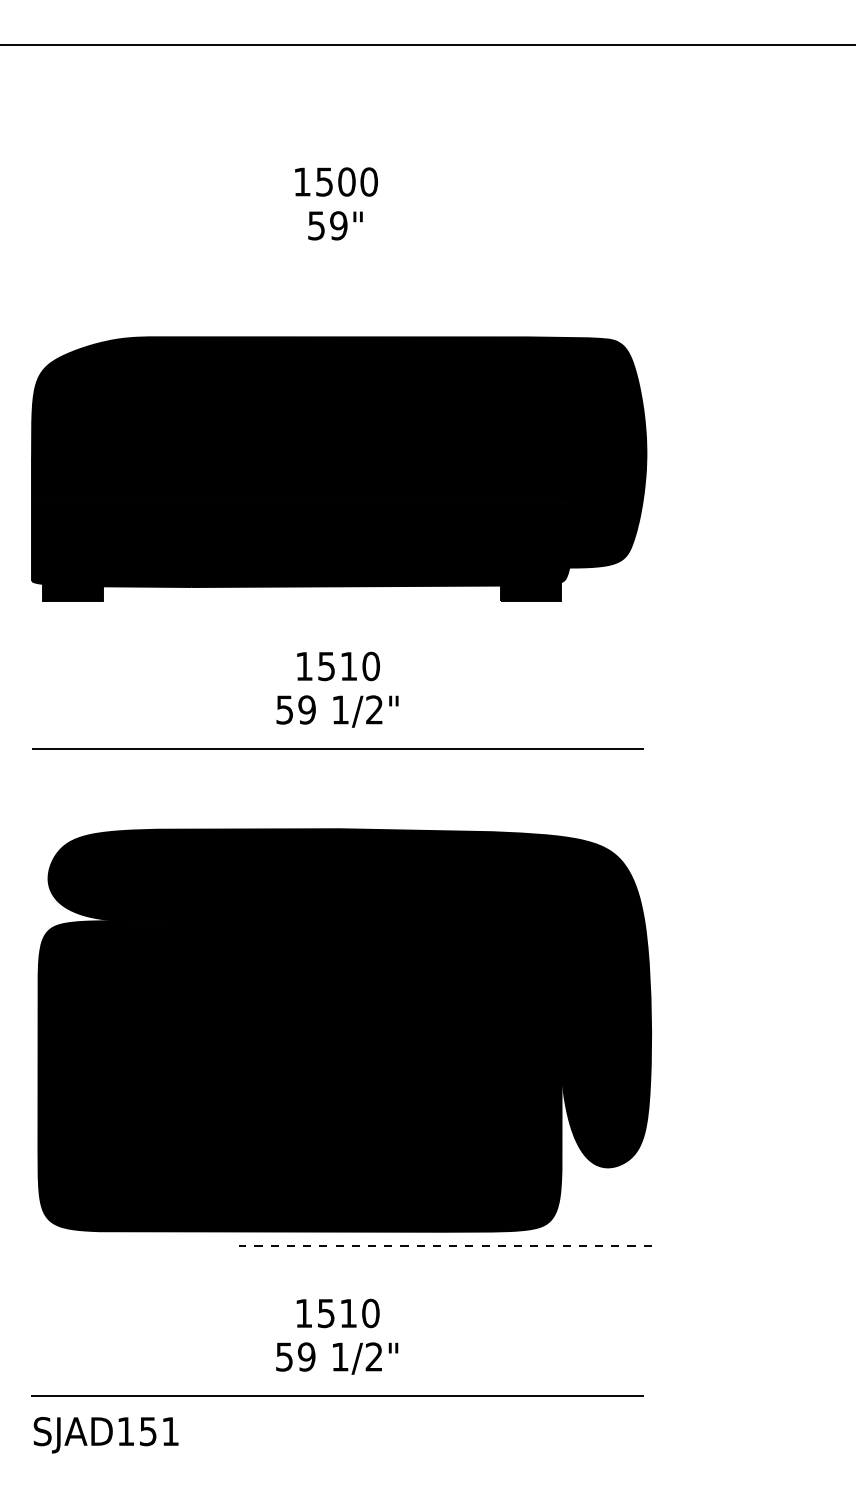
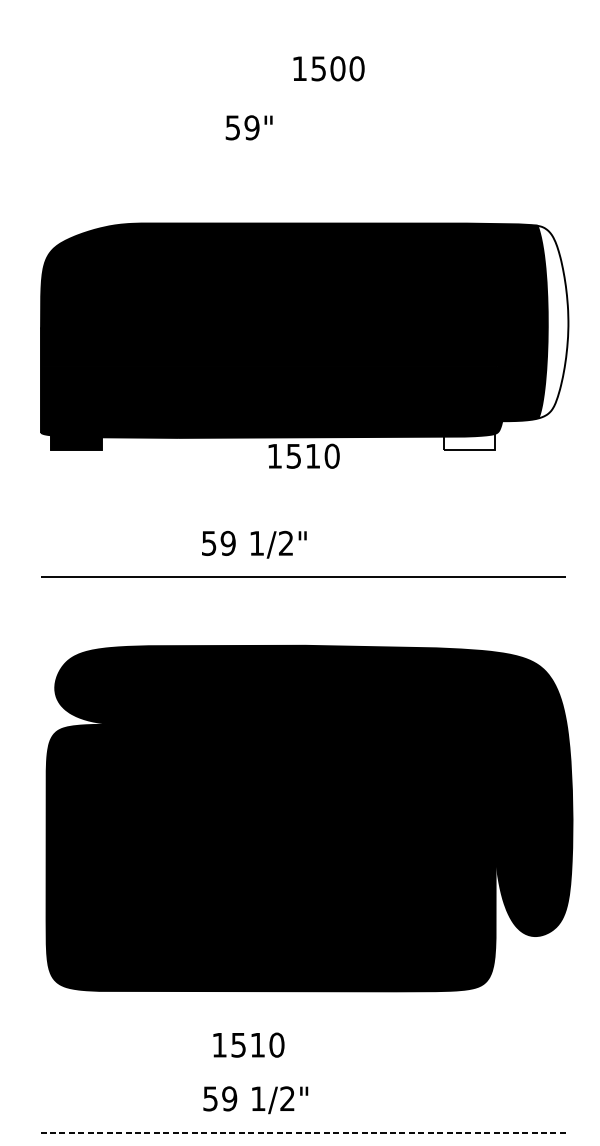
text: (336, 181) -> (329, 68), moved
text: (335, 225) -> (249, 127), moved
fill: (628, 451) -> (553, 321), removed
fill: (530, 591) -> (468, 441), removed
text: (338, 666) -> (304, 456), moved
text: (337, 711) -> (254, 544), moved
line: (449, 1245) -> (399, 1003), removed
text: (337, 1313) -> (248, 1045), moved
text: (337, 1358) -> (256, 1100), moved
line: (338, 1396) -> (304, 1132), solid -> dashed

